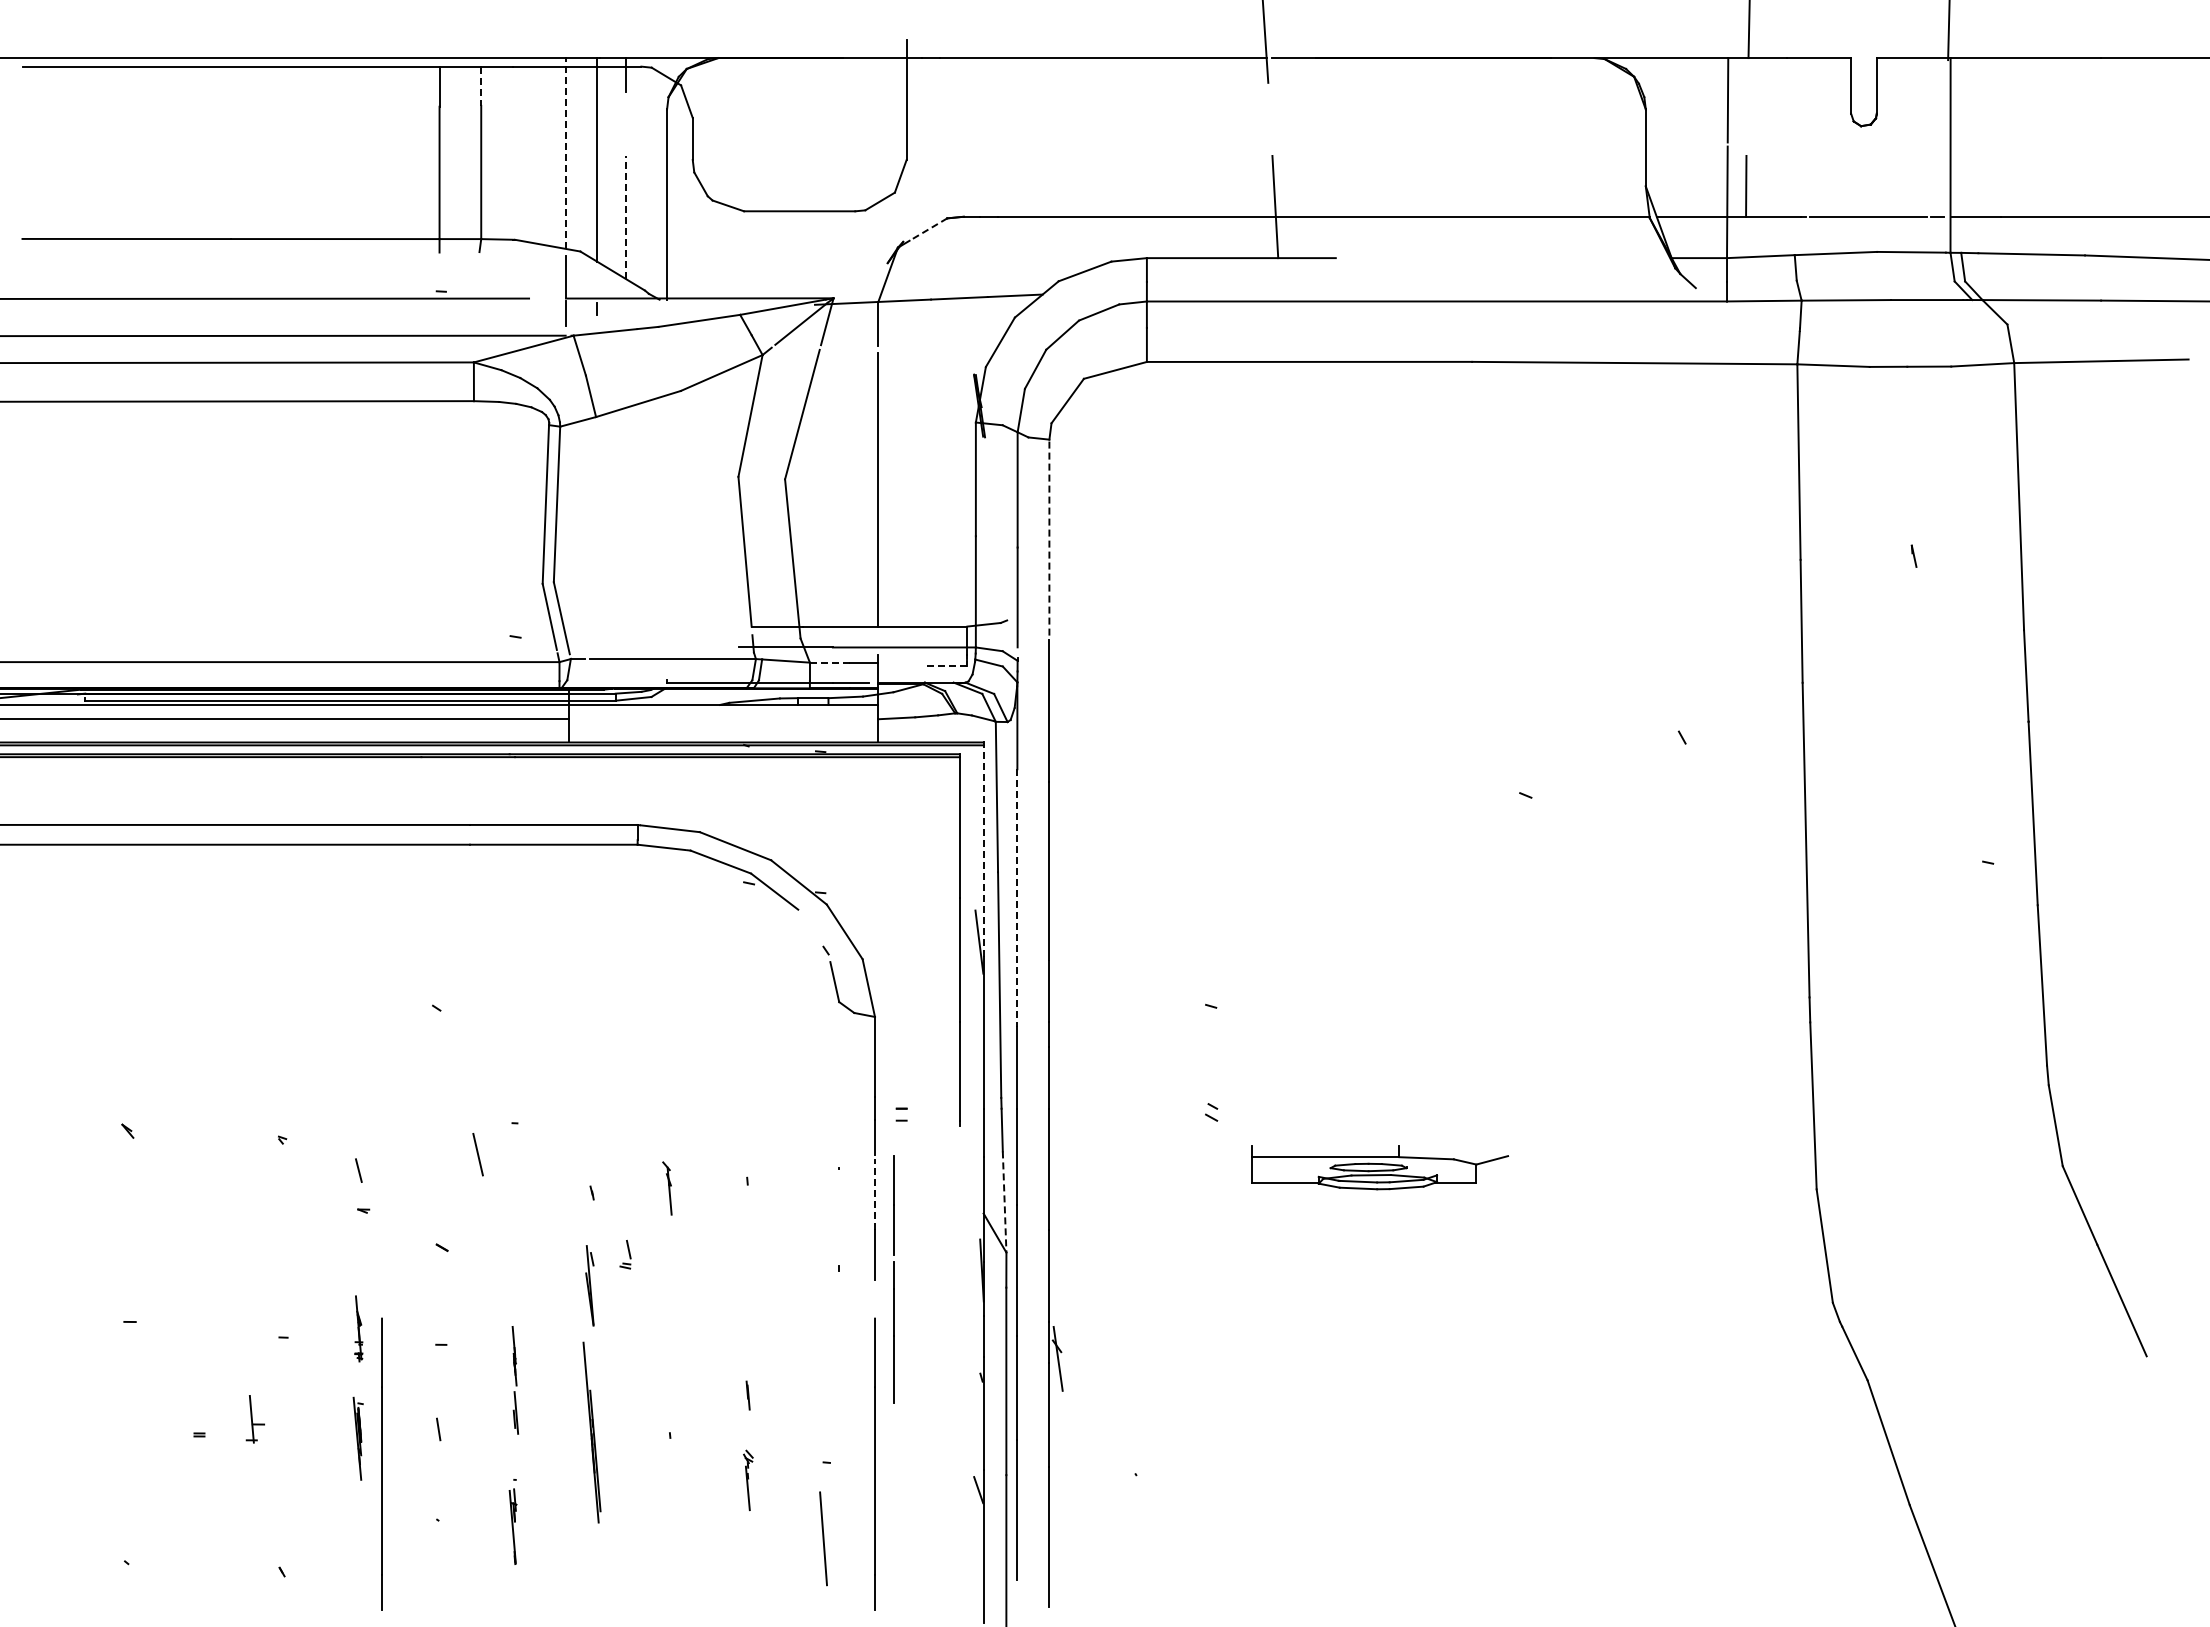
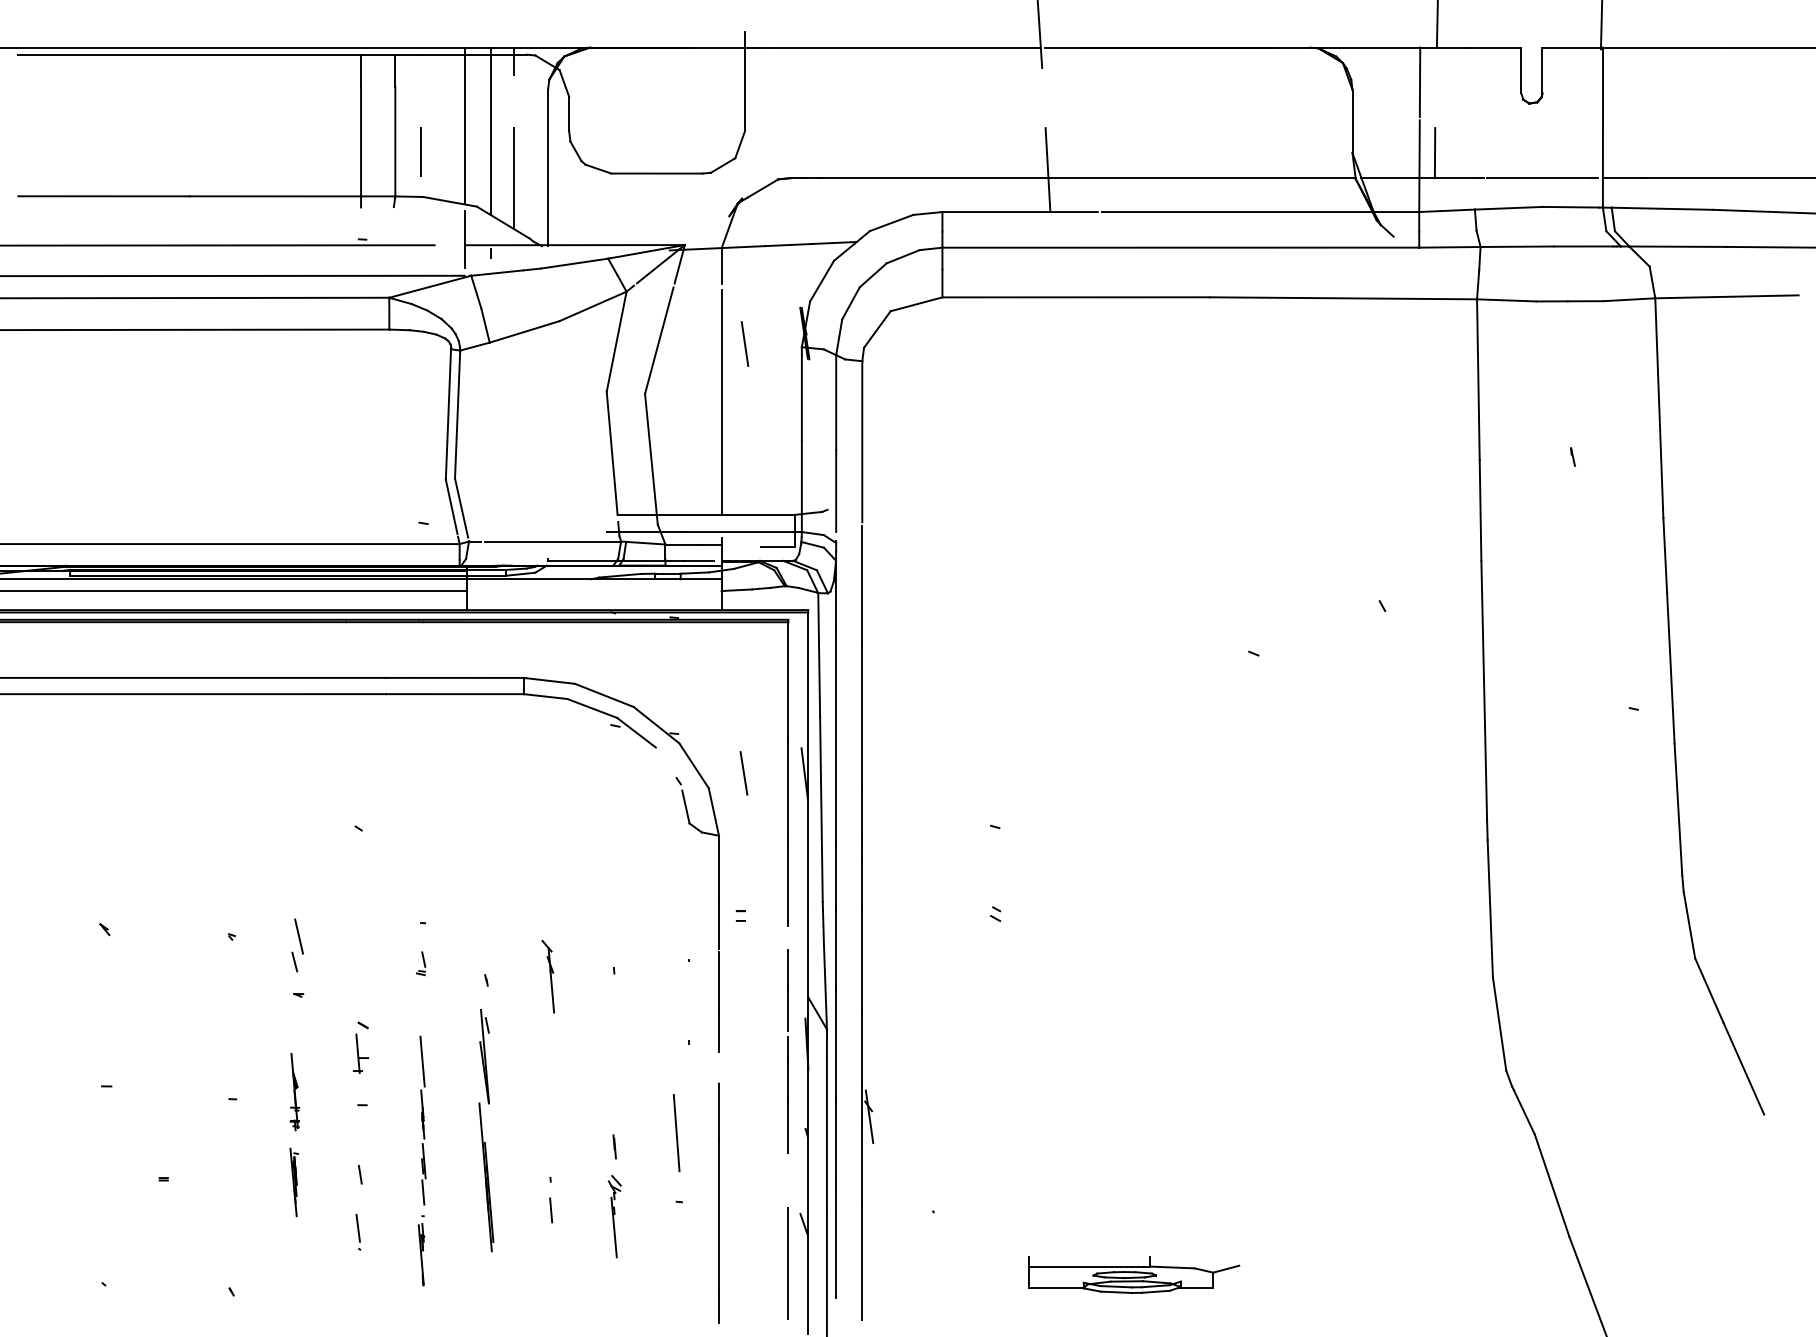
line: (481, 86) -> (395, 70), dashed -> solid
line: (565, 152) -> (464, 125), dashed -> solid
line: (512, 185) -> (421, 152), added
line: (625, 217) -> (513, 178), dashed -> solid
line: (928, 229) -> (762, 188), dashed -> solid
line: (1505, 258) -> (1237, 212), added
line: (906, 418) -> (744, 343), added
line: (1049, 537) -> (862, 441), dashed -> solid
line: (829, 662) -> (681, 544), dashed -> solid
line: (946, 665) -> (777, 546), dashed -> solid
line: (983, 851) -> (808, 699), dashed -> solid
line: (1017, 898) -> (836, 738), dashed -> solid
line: (905, 940) -> (744, 772), added
line: (477, 1154) -> (298, 936), moved
part: (1379, 1167) -> (1133, 1275), moved
part: (667, 1188) -> (548, 976), size x1.67
line: (875, 1193) -> (719, 980), dashed -> solid
line: (1004, 1202) -> (825, 988), dashed -> solid
part: (625, 1254) -> (421, 963), moved
line: (893, 1279) -> (788, 1051), moved
part: (589, 1285) -> (484, 1056), size x1.43
line: (514, 1291) -> (422, 1061), added
part: (358, 1328) -> (294, 1091), size x1.43
part: (254, 1419) -> (360, 1053), moved
line: (515, 1450) -> (423, 1192), added
line: (381, 1463) -> (313, 1202), removed
line: (670, 1472) -> (550, 1210), added
part: (748, 1480) -> (614, 1216), size x1.67
line: (436, 1494) -> (358, 1228), added
line: (959, 1537) -> (788, 1263), added
line: (823, 1538) -> (676, 1132), moved

